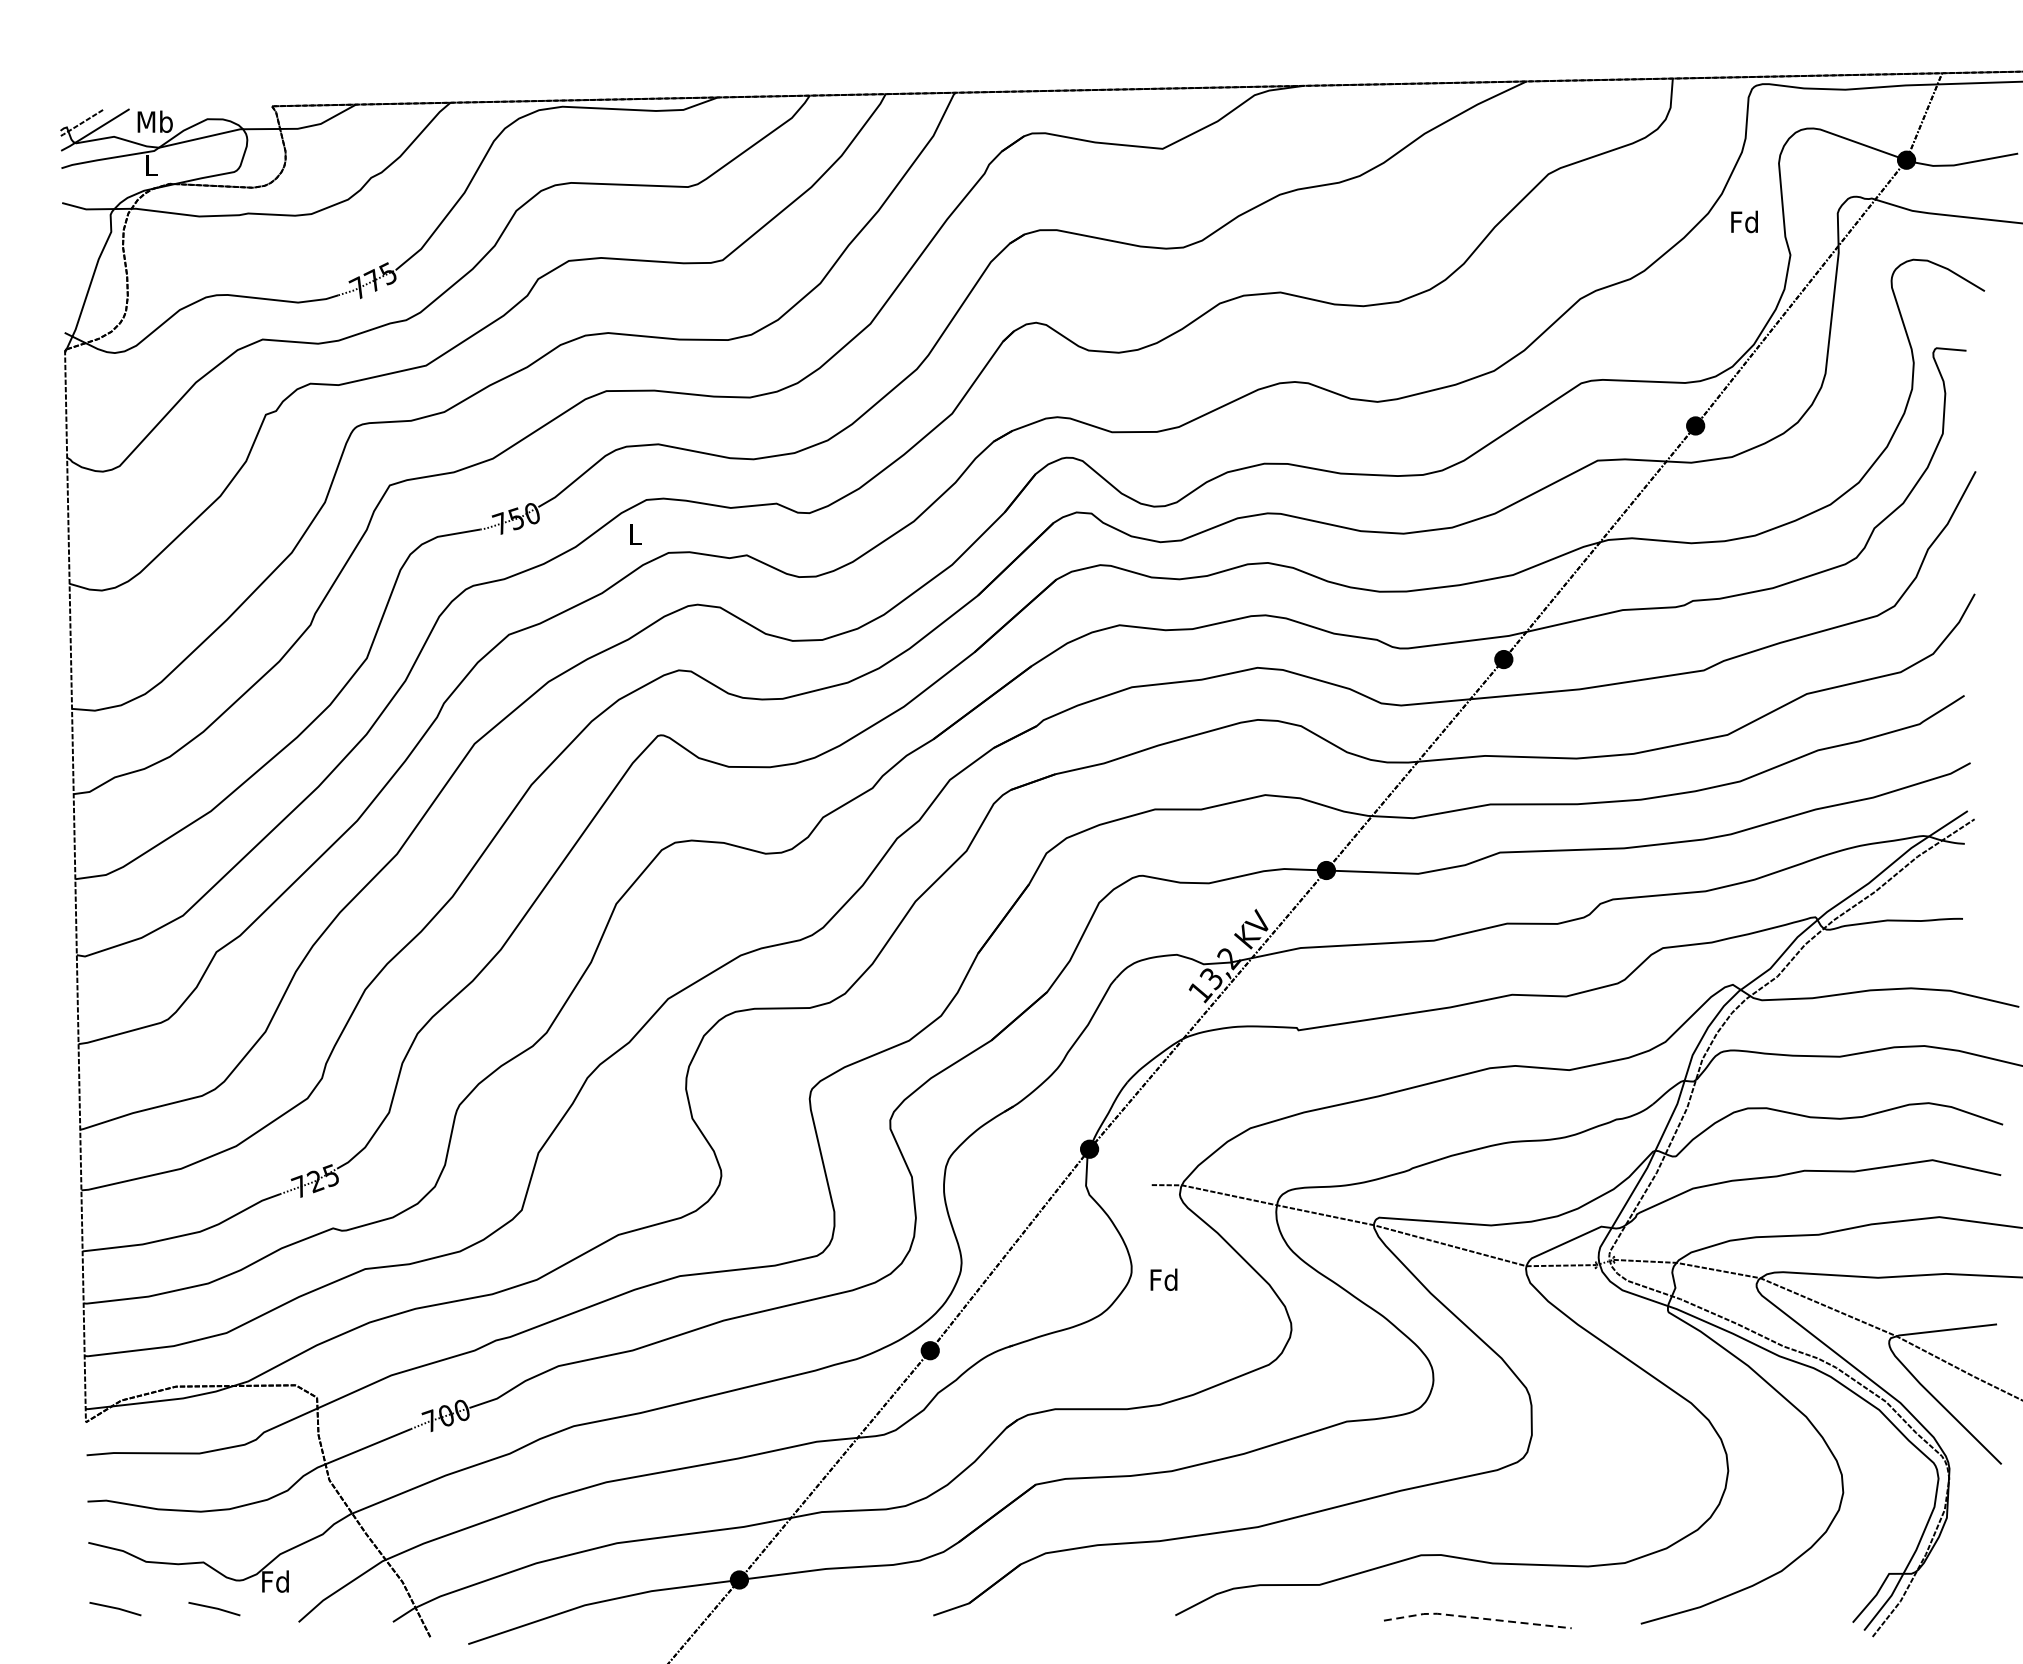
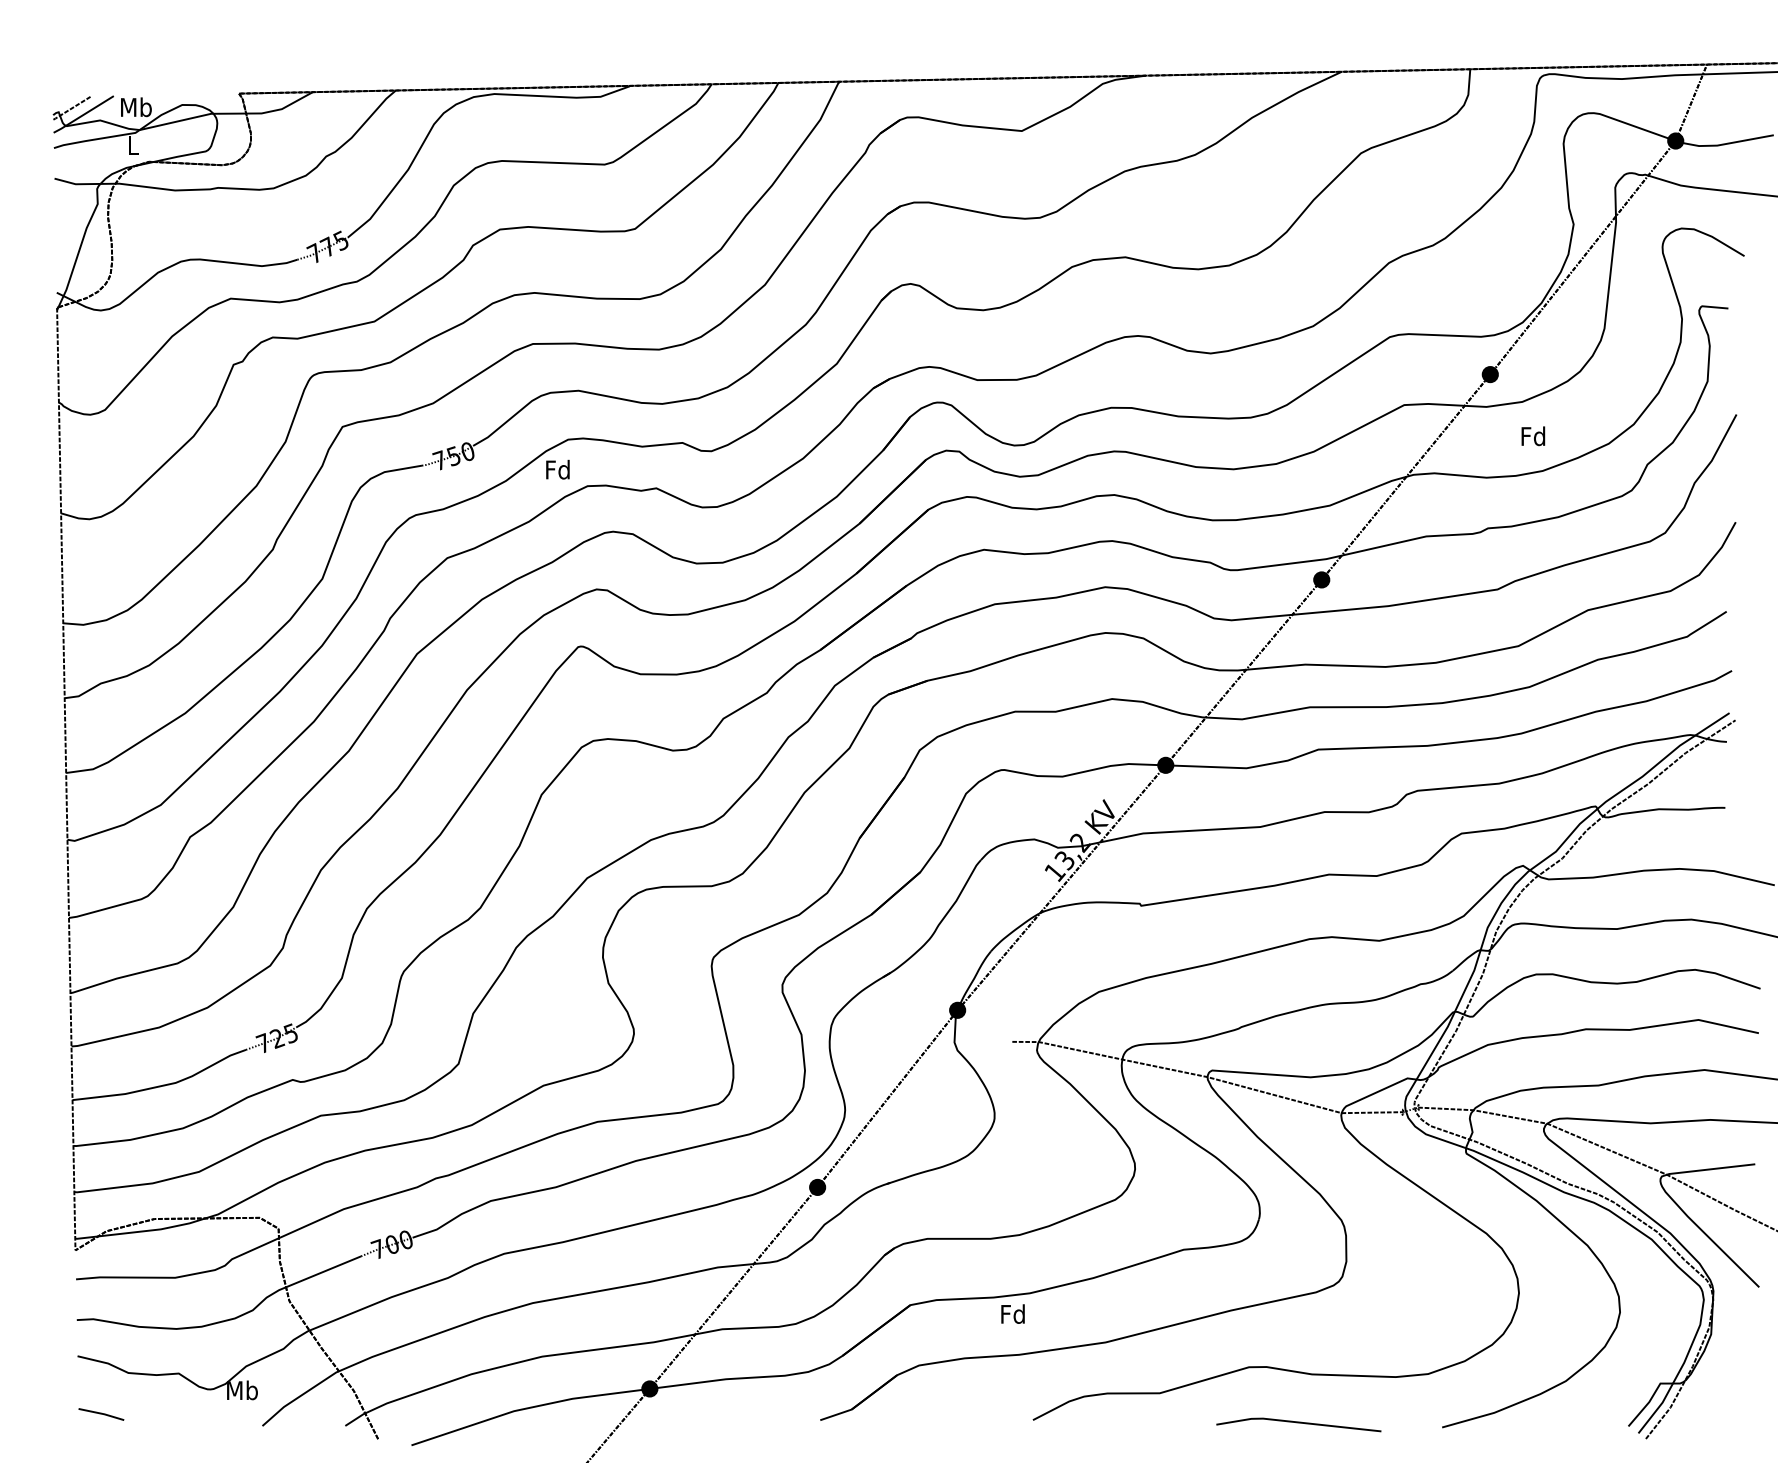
text: (1744, 222) -> (1533, 436), moved
text: (634, 533) -> (557, 469), L -> Fd
text: (1163, 1279) -> (1012, 1313), moved
text: (275, 1581) -> (242, 1390), Fd -> Mb
line: (214, 1609) -> (188, 1414), removed
line: (1476, 1618) -> (1297, 1422), dashed -> solid

